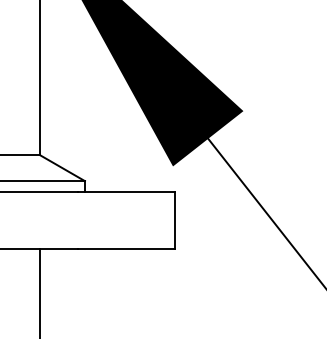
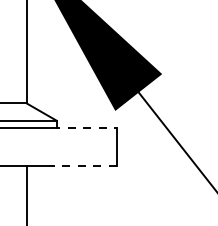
line: (128, 191) -> (85, 127), solid -> dashed
line: (126, 248) -> (84, 165), solid -> dashed

